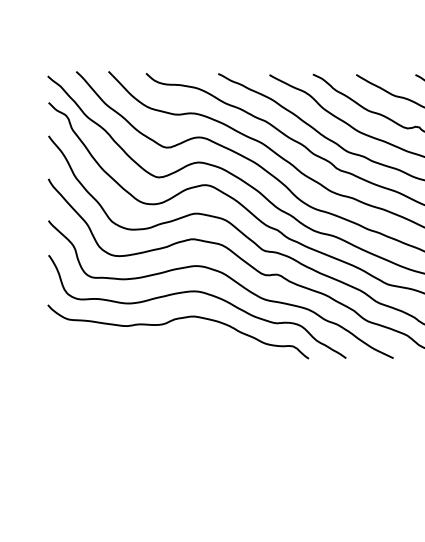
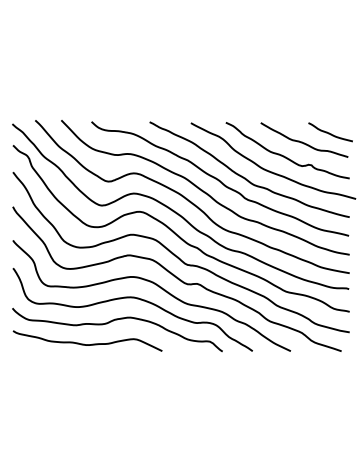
curve: (141, 349) -> (87, 344), added

